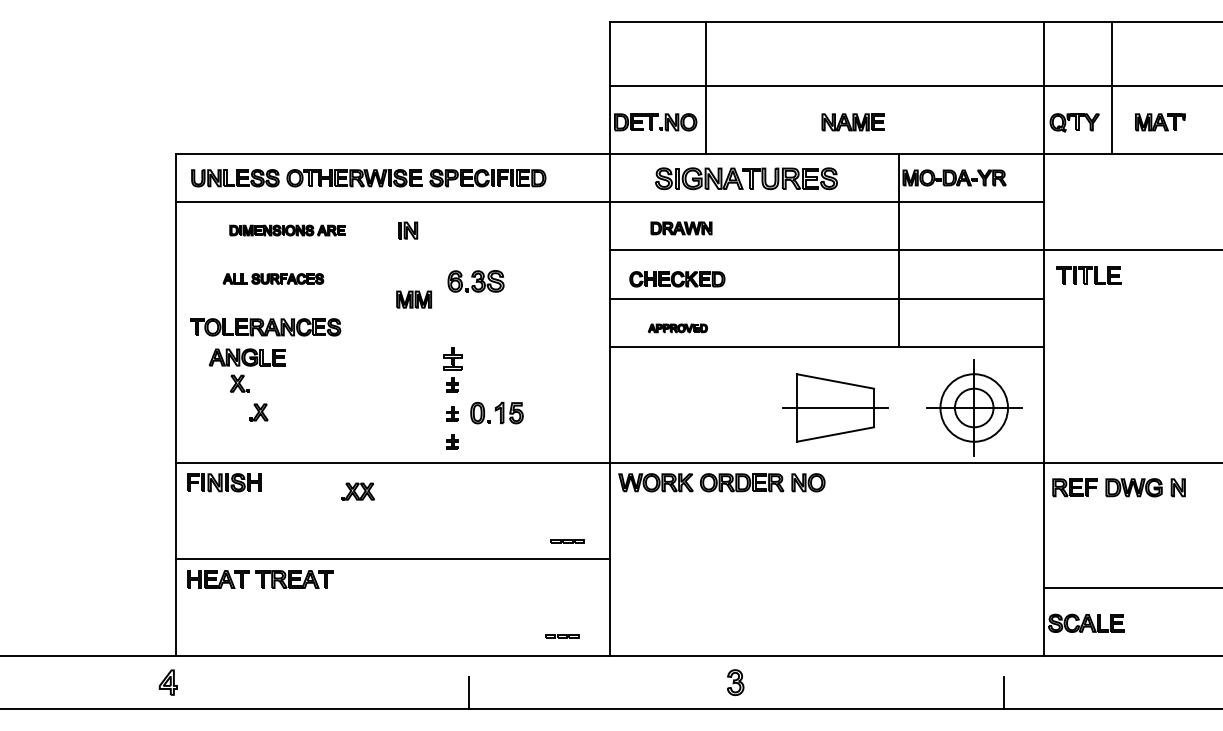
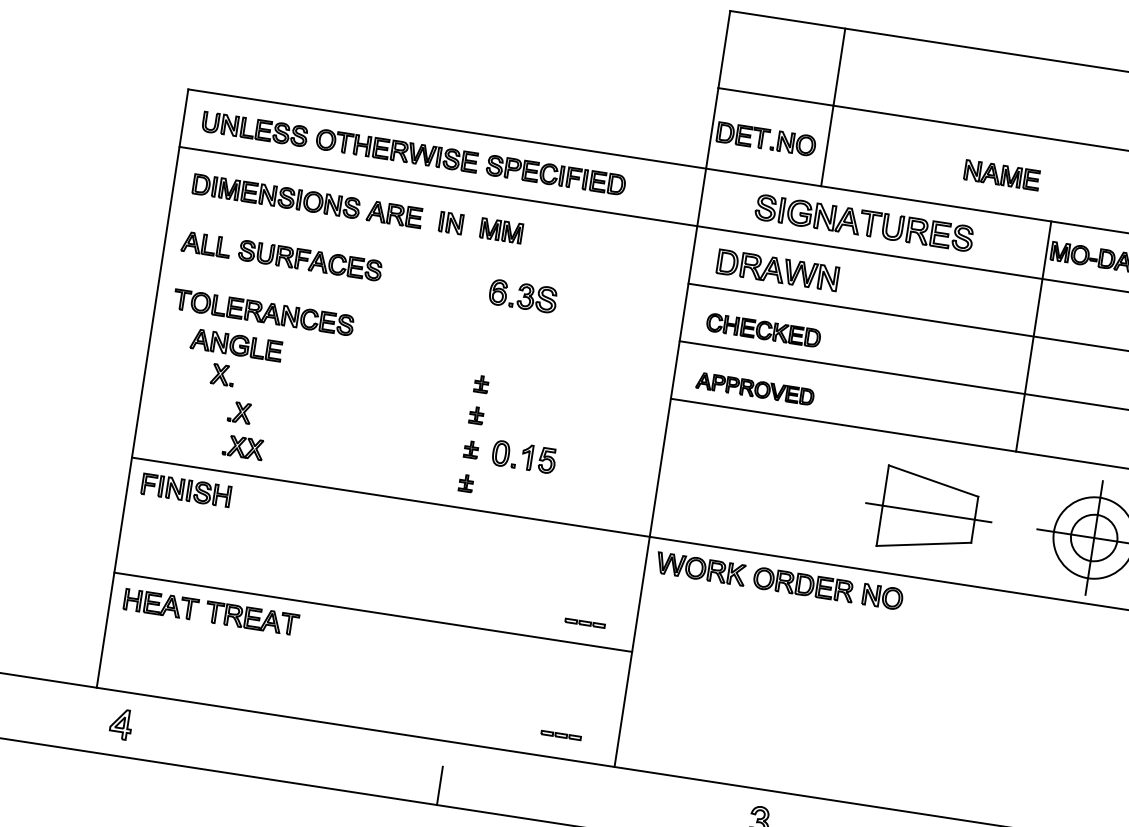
part: (681, 228) -> (777, 270), size x1.67
part: (287, 230) -> (307, 201), size x1.67
part: (273, 278) -> (282, 255), size x1.67
part: (413, 299) -> (500, 230), moved
part: (677, 328) -> (754, 389), size x1.67
part: (452, 358) -> (481, 383), size x0.62
part: (357, 491) -> (243, 447), moved
part: (167, 682) -> (120, 723), moved

